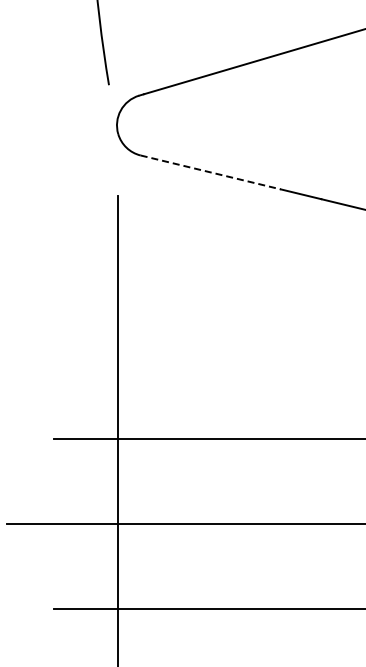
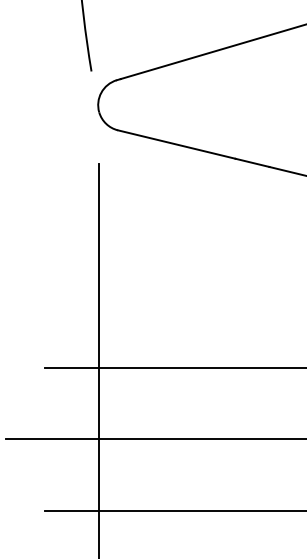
line: (211, 172) -> (177, 144), dashed -> solid

